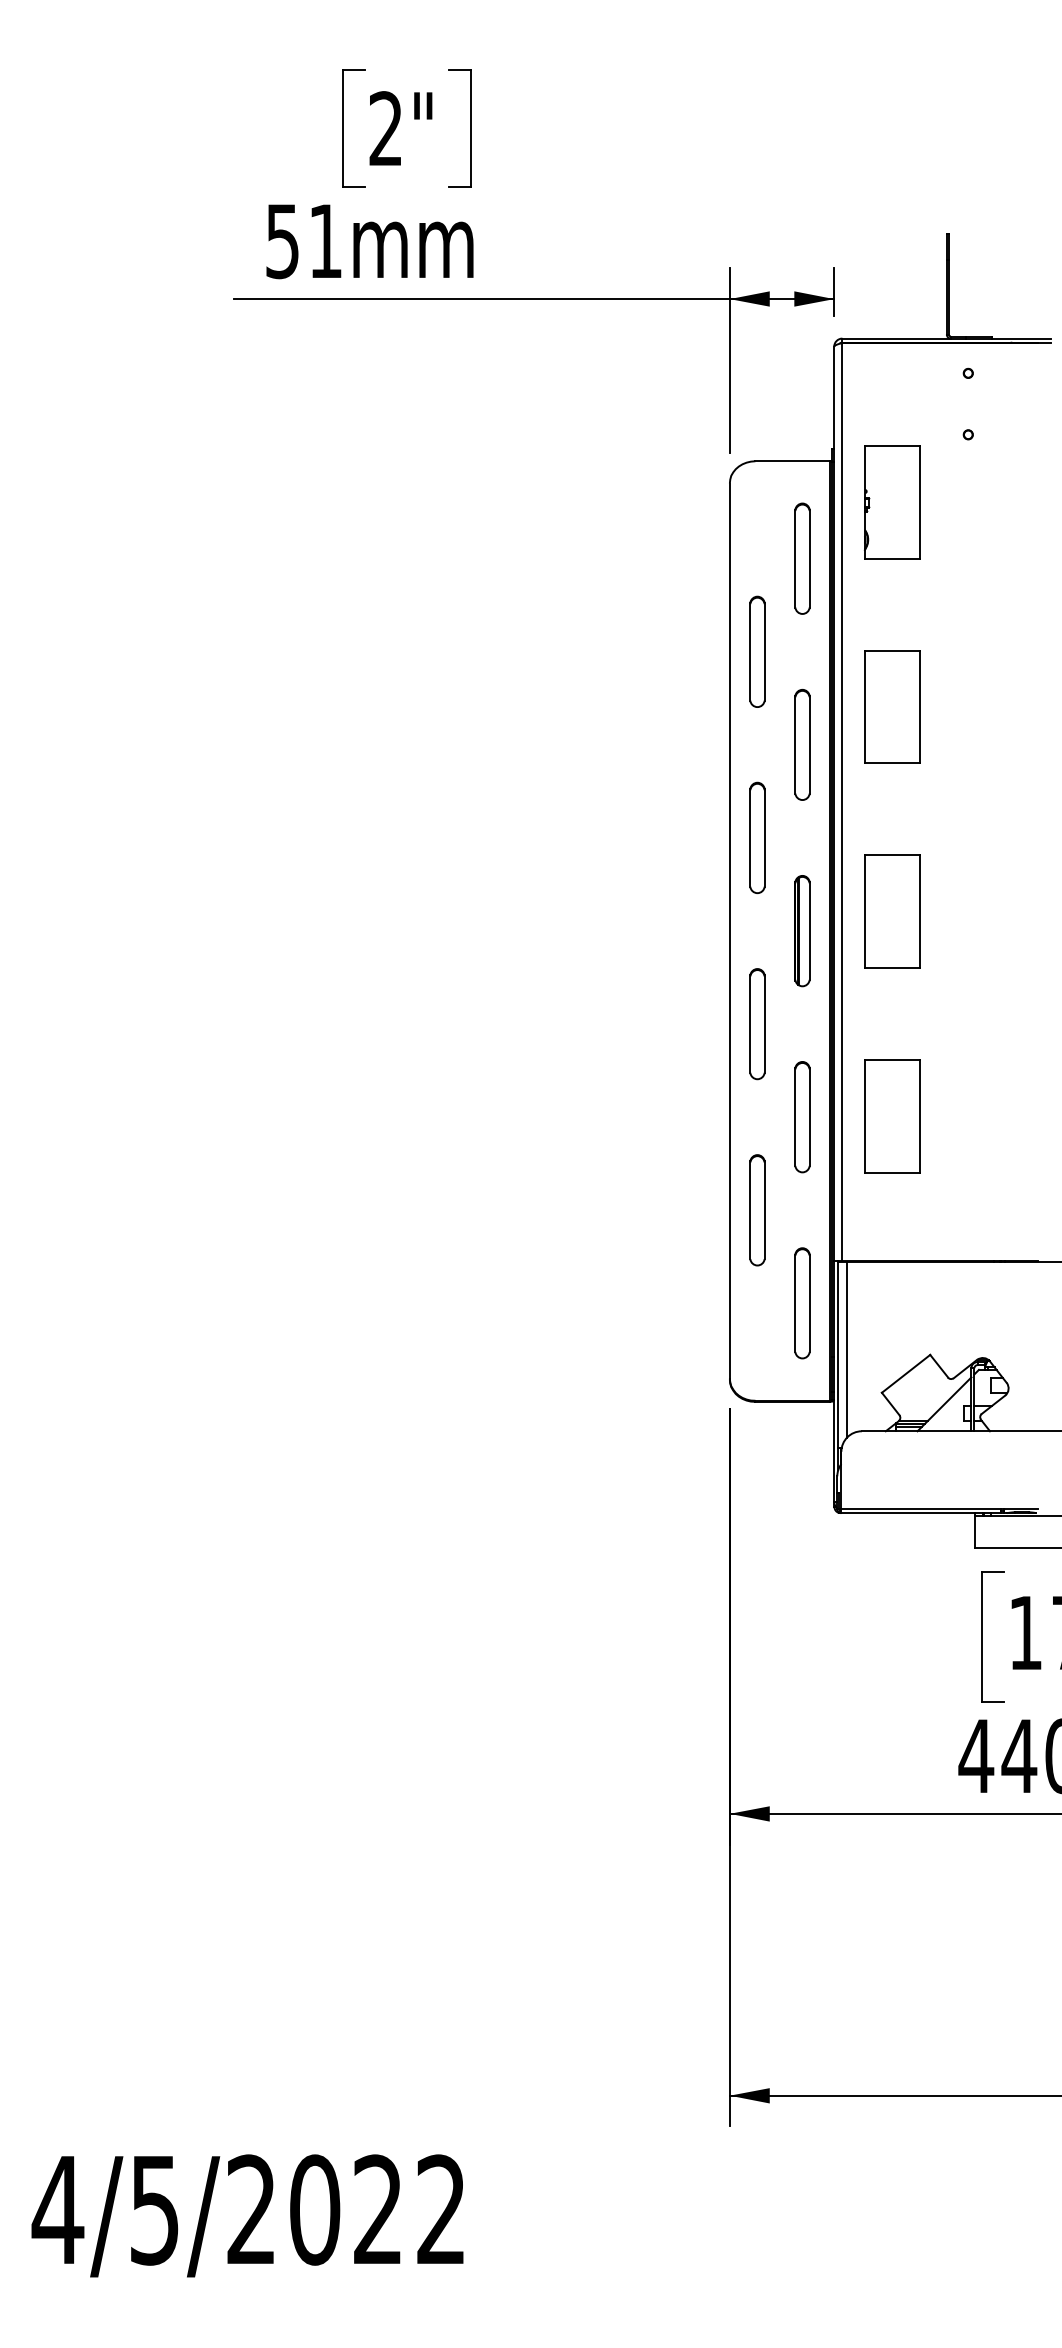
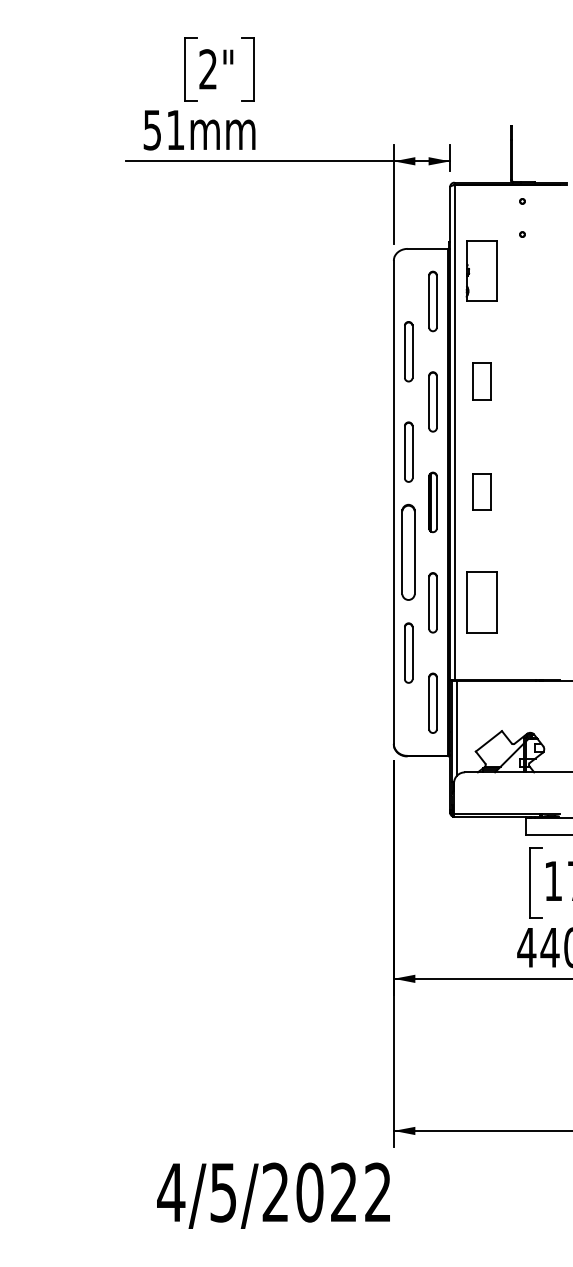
part: (892, 707) -> (481, 381), size x0.6
part: (892, 910) -> (481, 491), size x0.6
part: (757, 1023) -> (408, 552), size x1.6
text: (247, 2215) -> (273, 1195), moved

